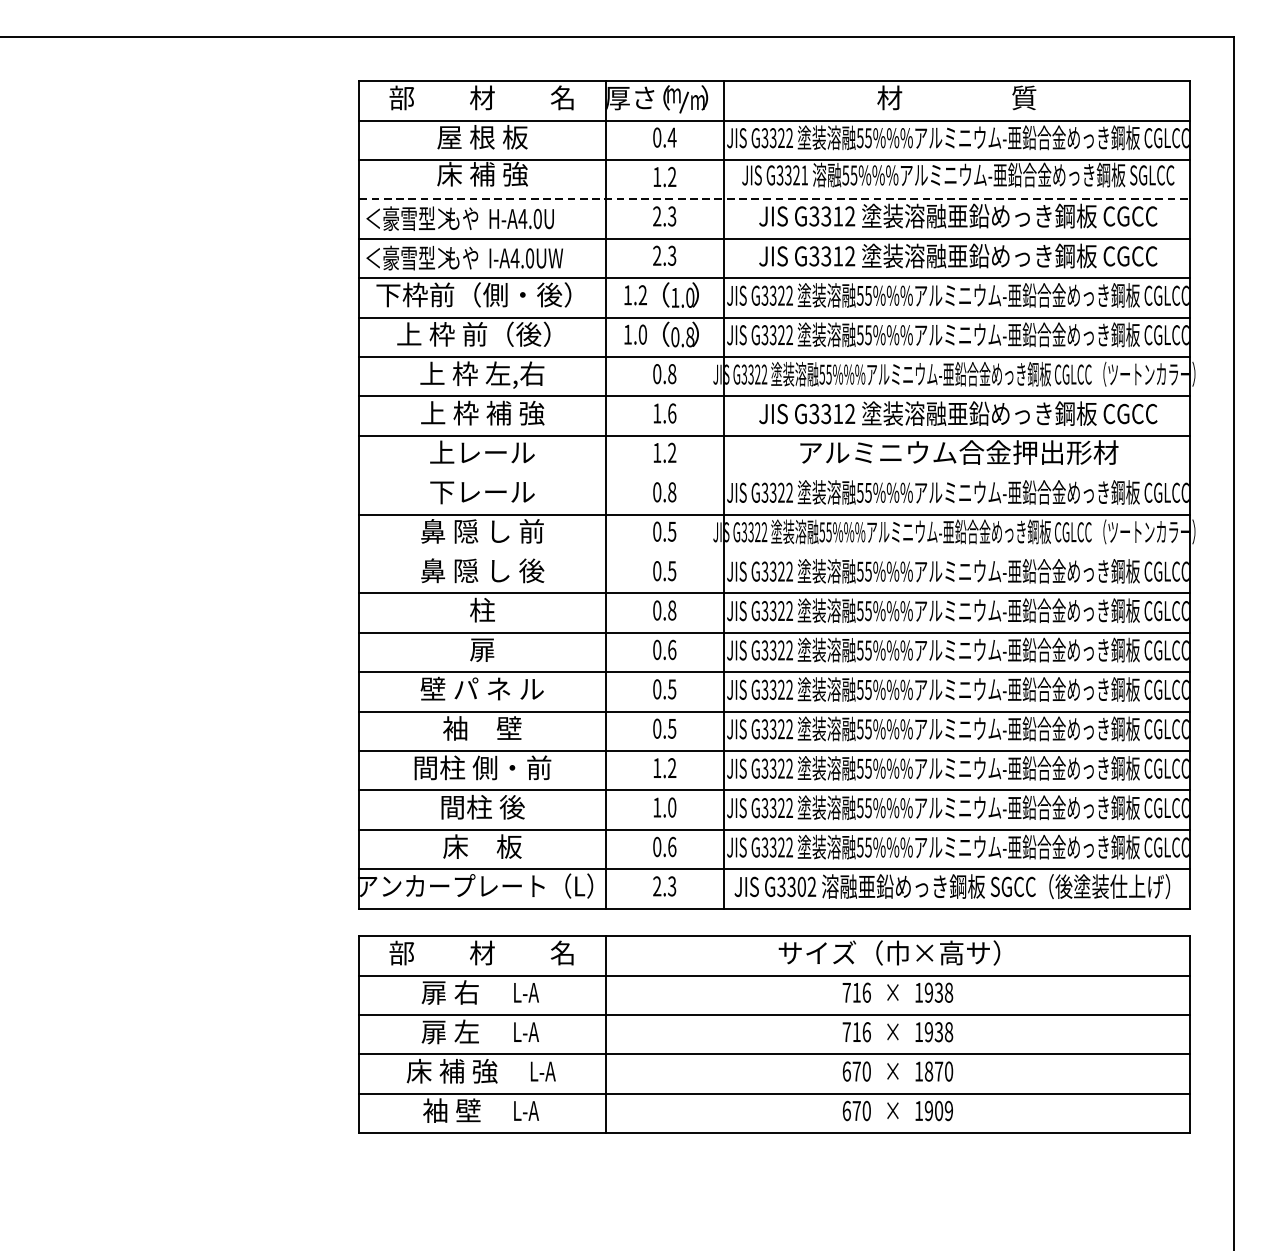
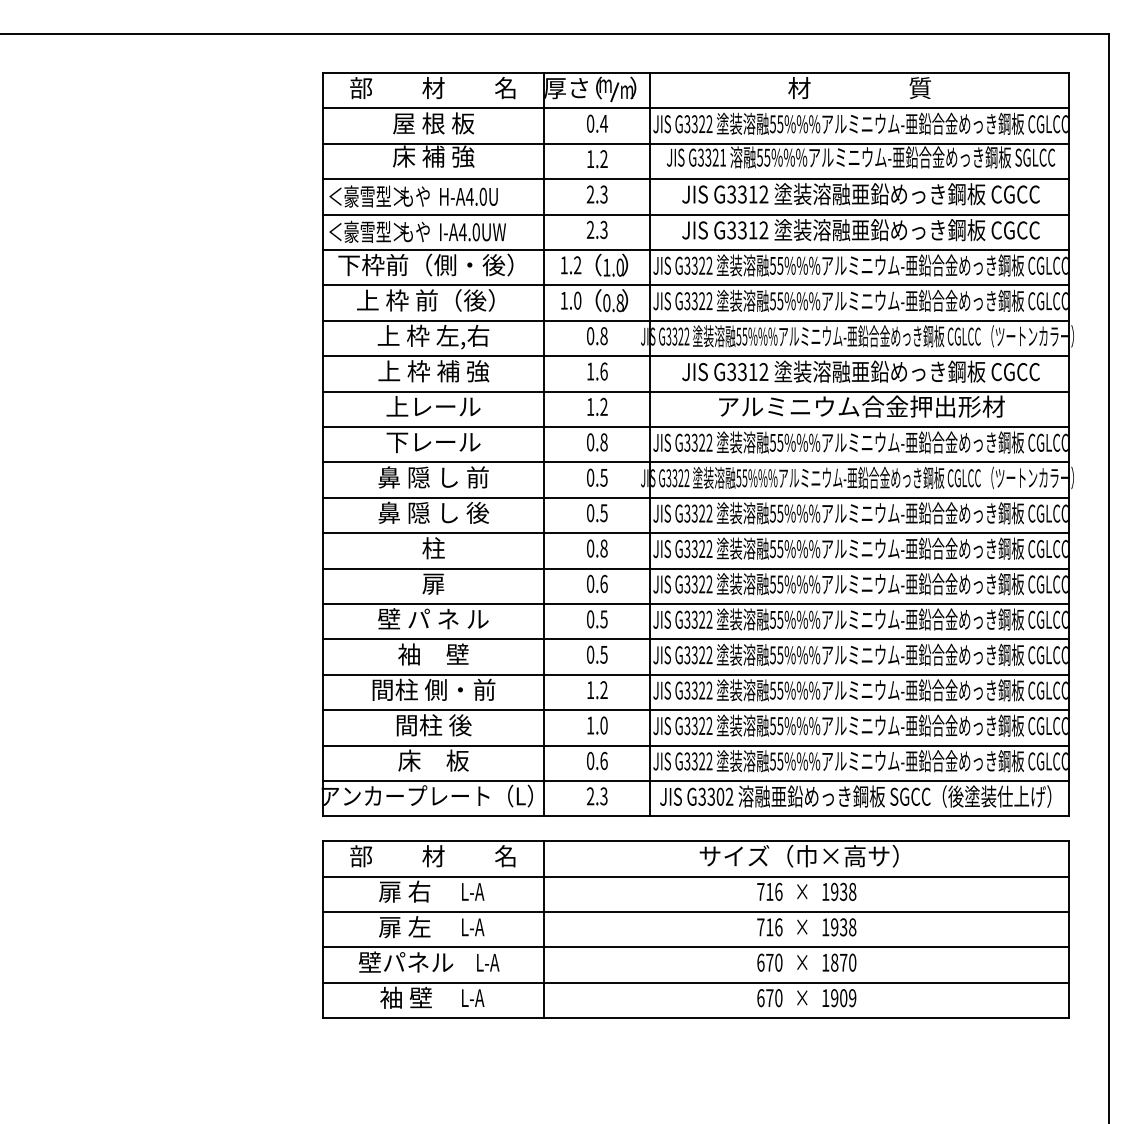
line: (775, 199) -> (696, 179), dashed -> solid
line: (774, 474) -> (695, 426), added
line: (774, 553) -> (695, 497), added
text: (451, 1071) -> (405, 962), 床 補 強 -> 壁パネル

